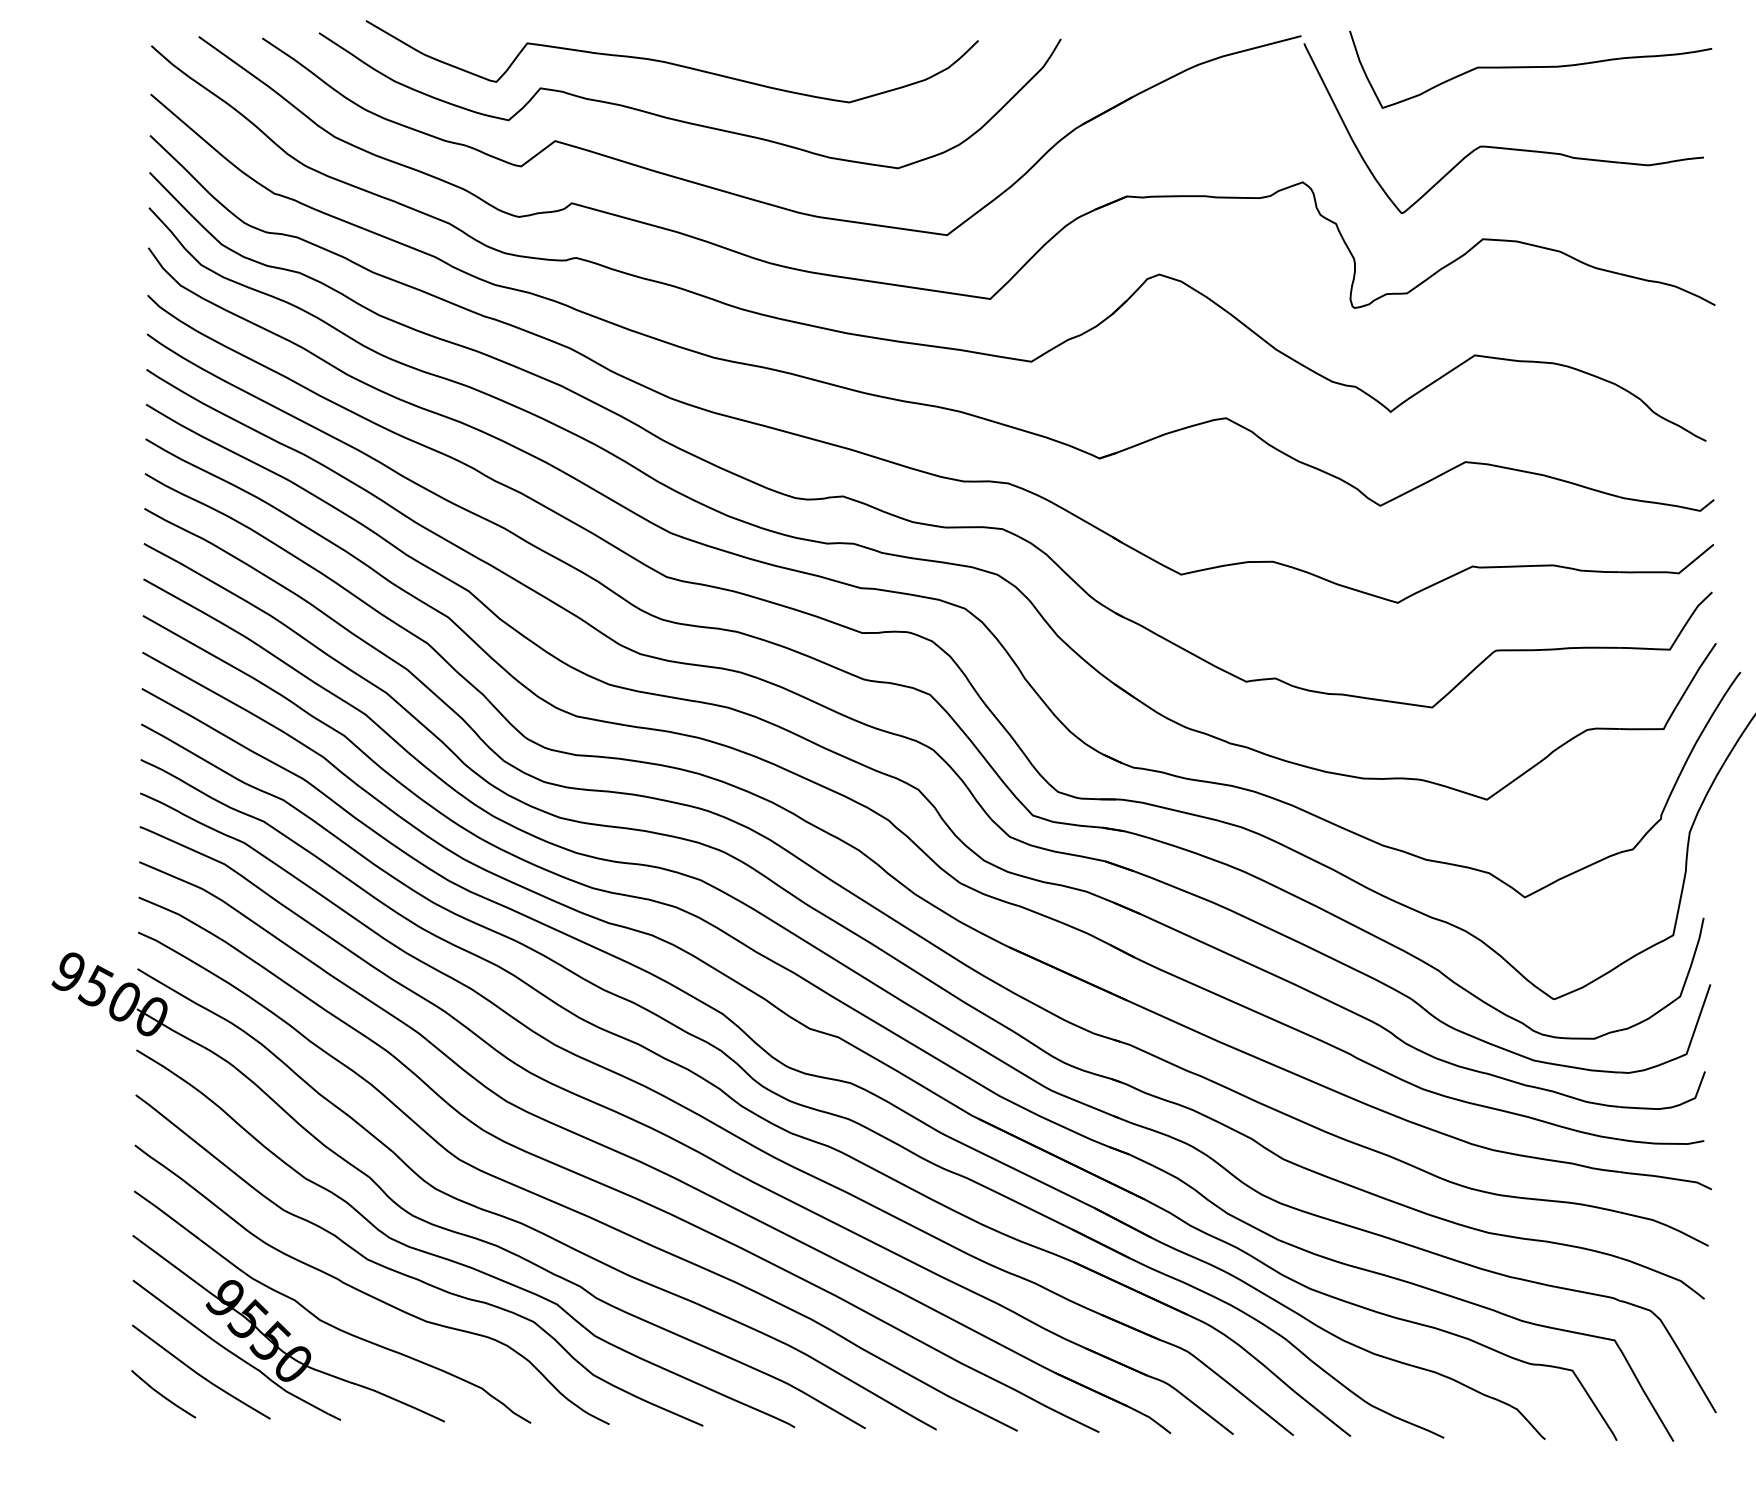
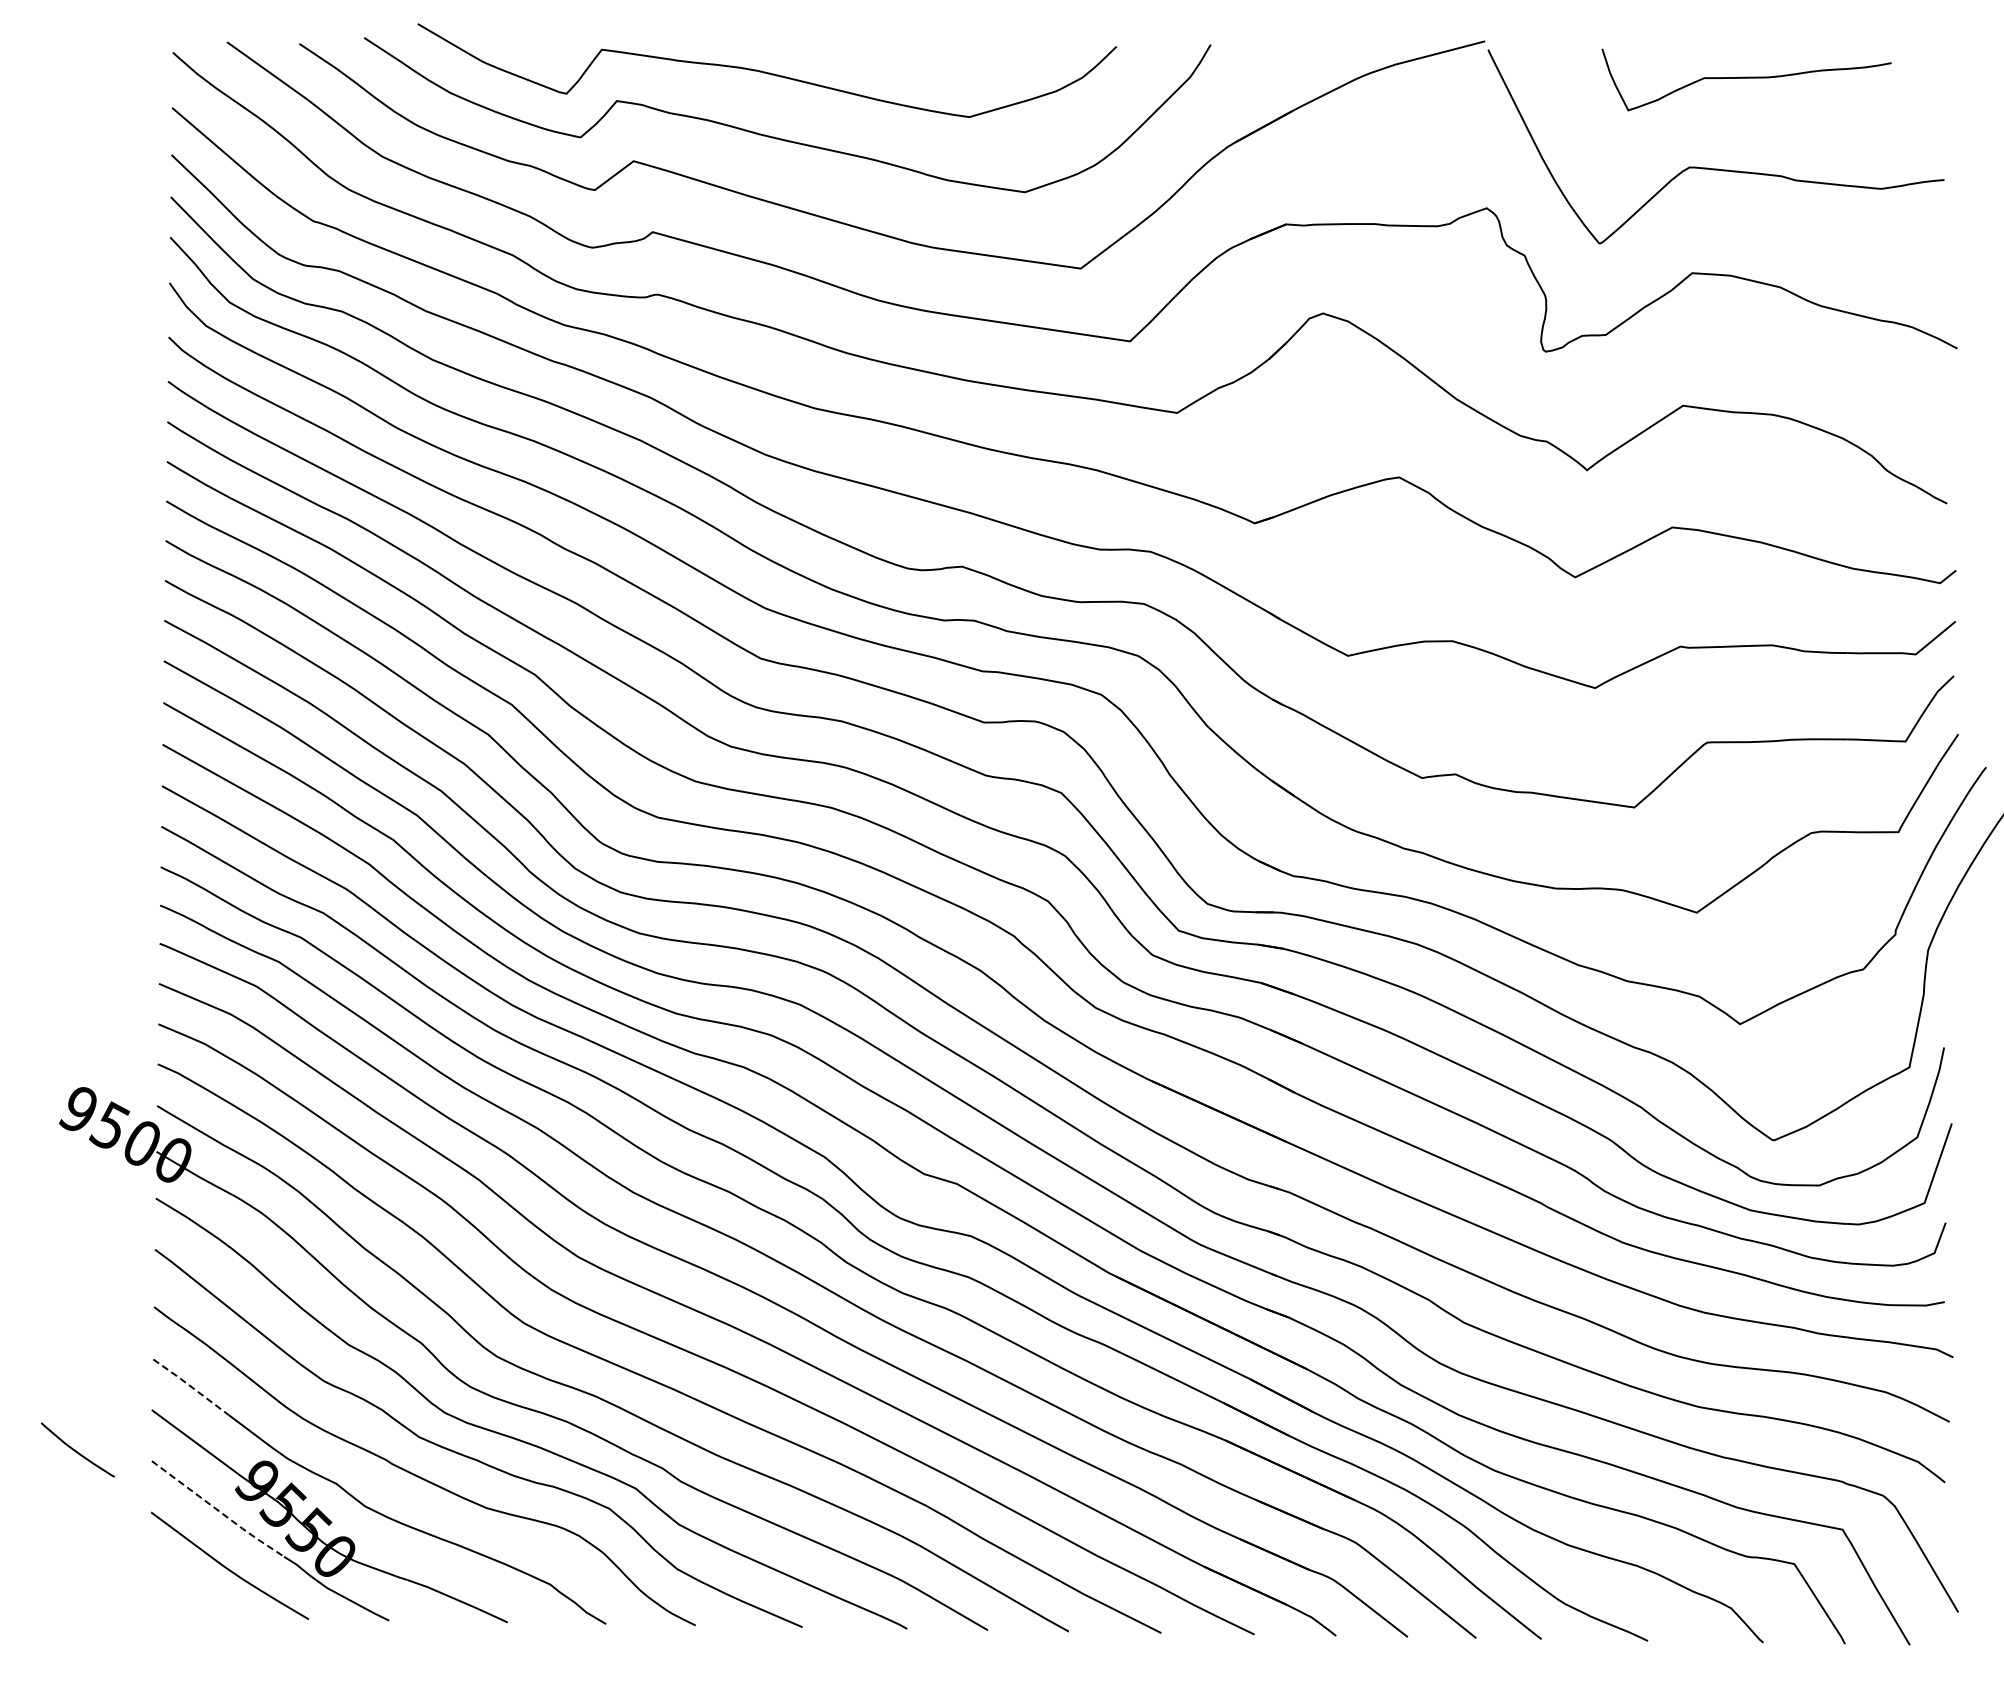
part: (1530, 69) -> (1746, 79), size x0.7
line: (166, 1214) -> (190, 1386), solid -> dashed
line: (191, 1323) -> (218, 1510), solid -> dashed
curve: (162, 1394) -> (76, 1450), moved

